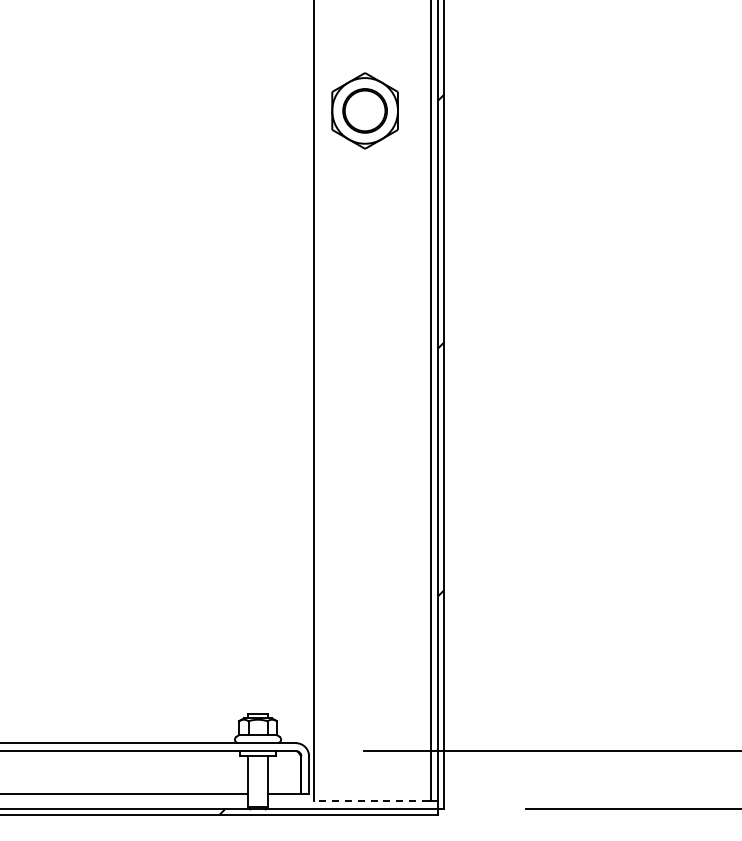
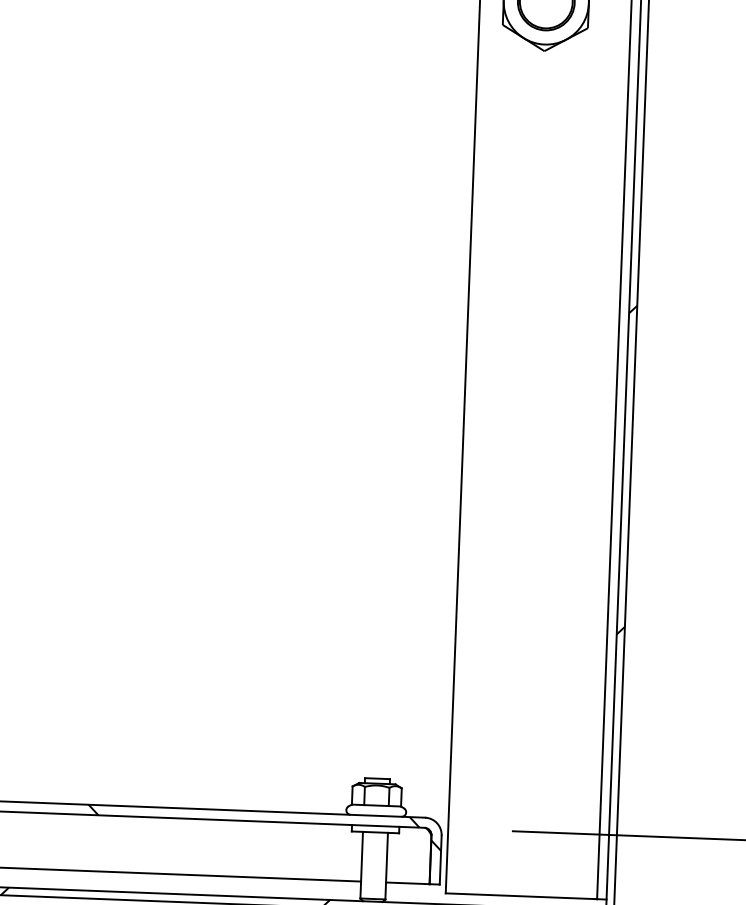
hatch: (172, 755) -> (264, 827), added
line: (371, 800) -> (520, 895), dashed -> solid

